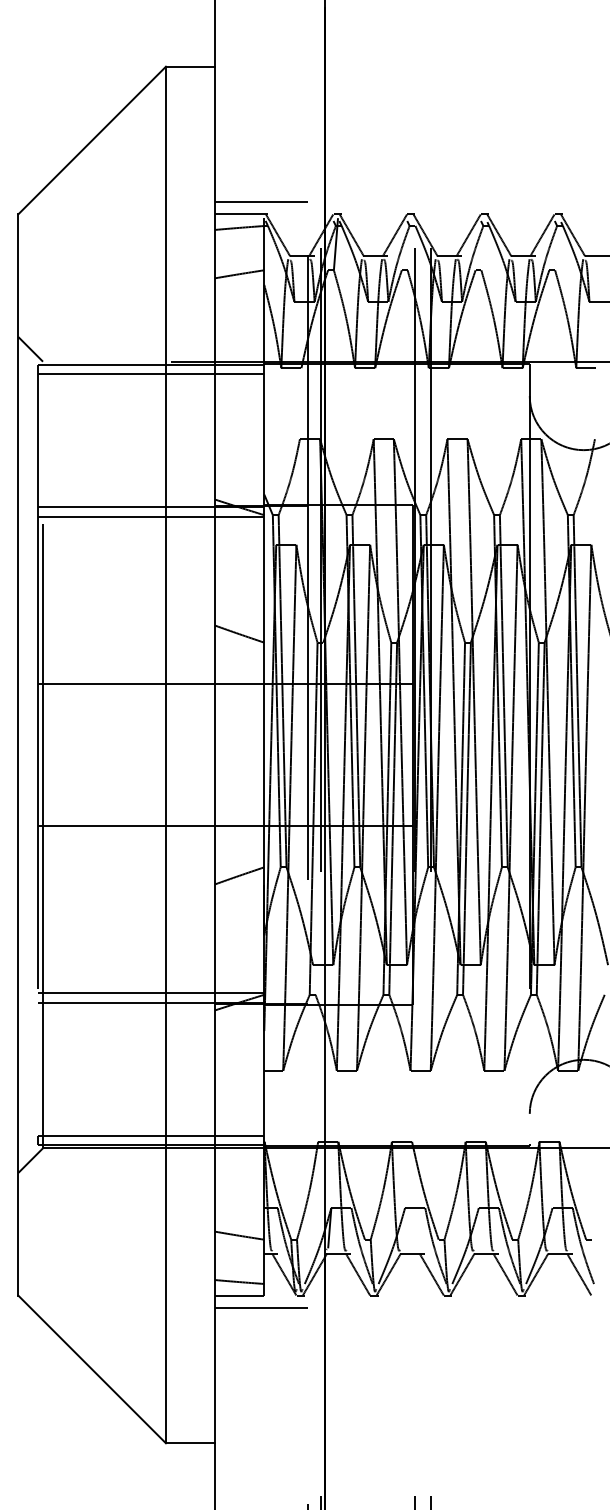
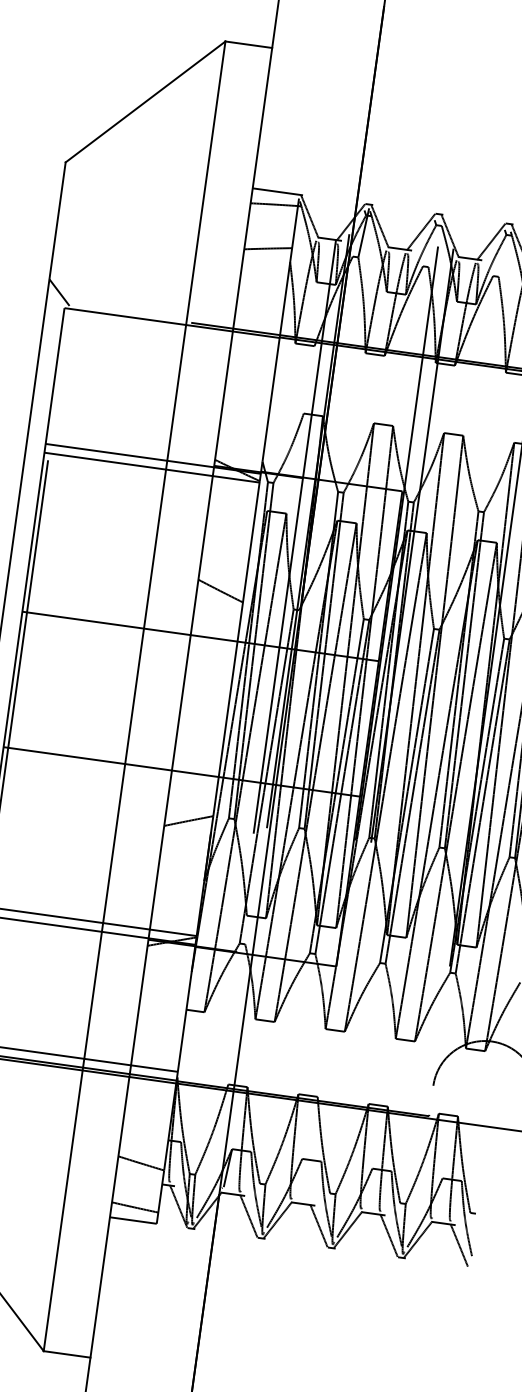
line: (261, 202) -> (298, 183), removed
line: (151, 373) -> (171, 331), removed
line: (261, 1307) -> (152, 1234), removed

